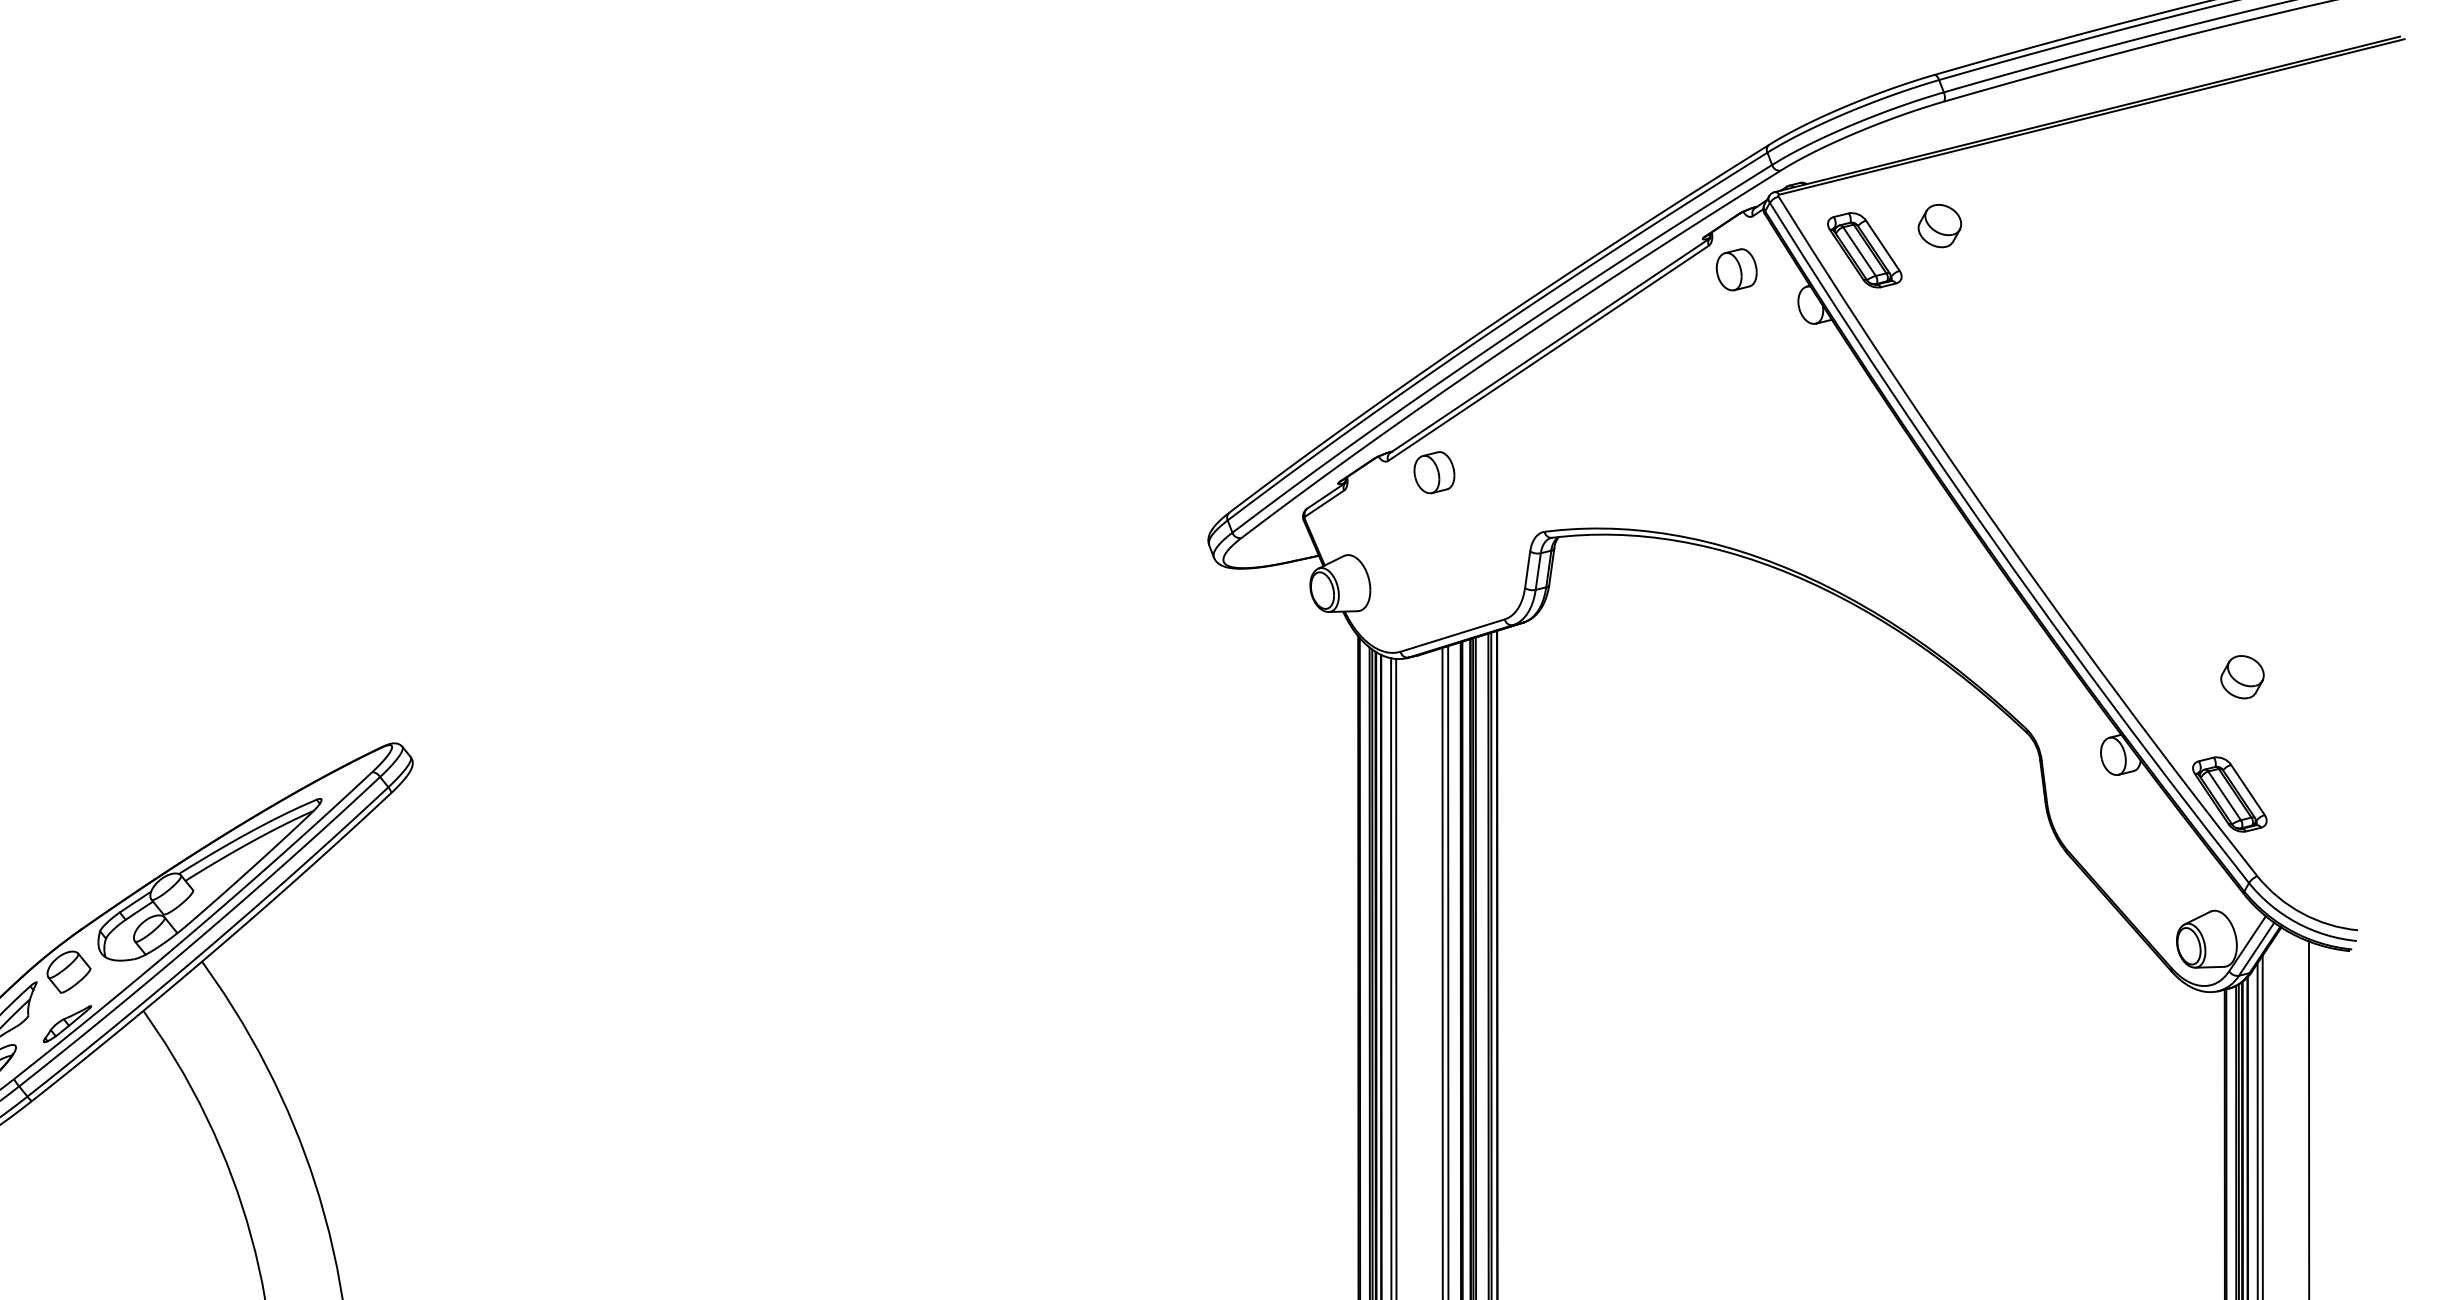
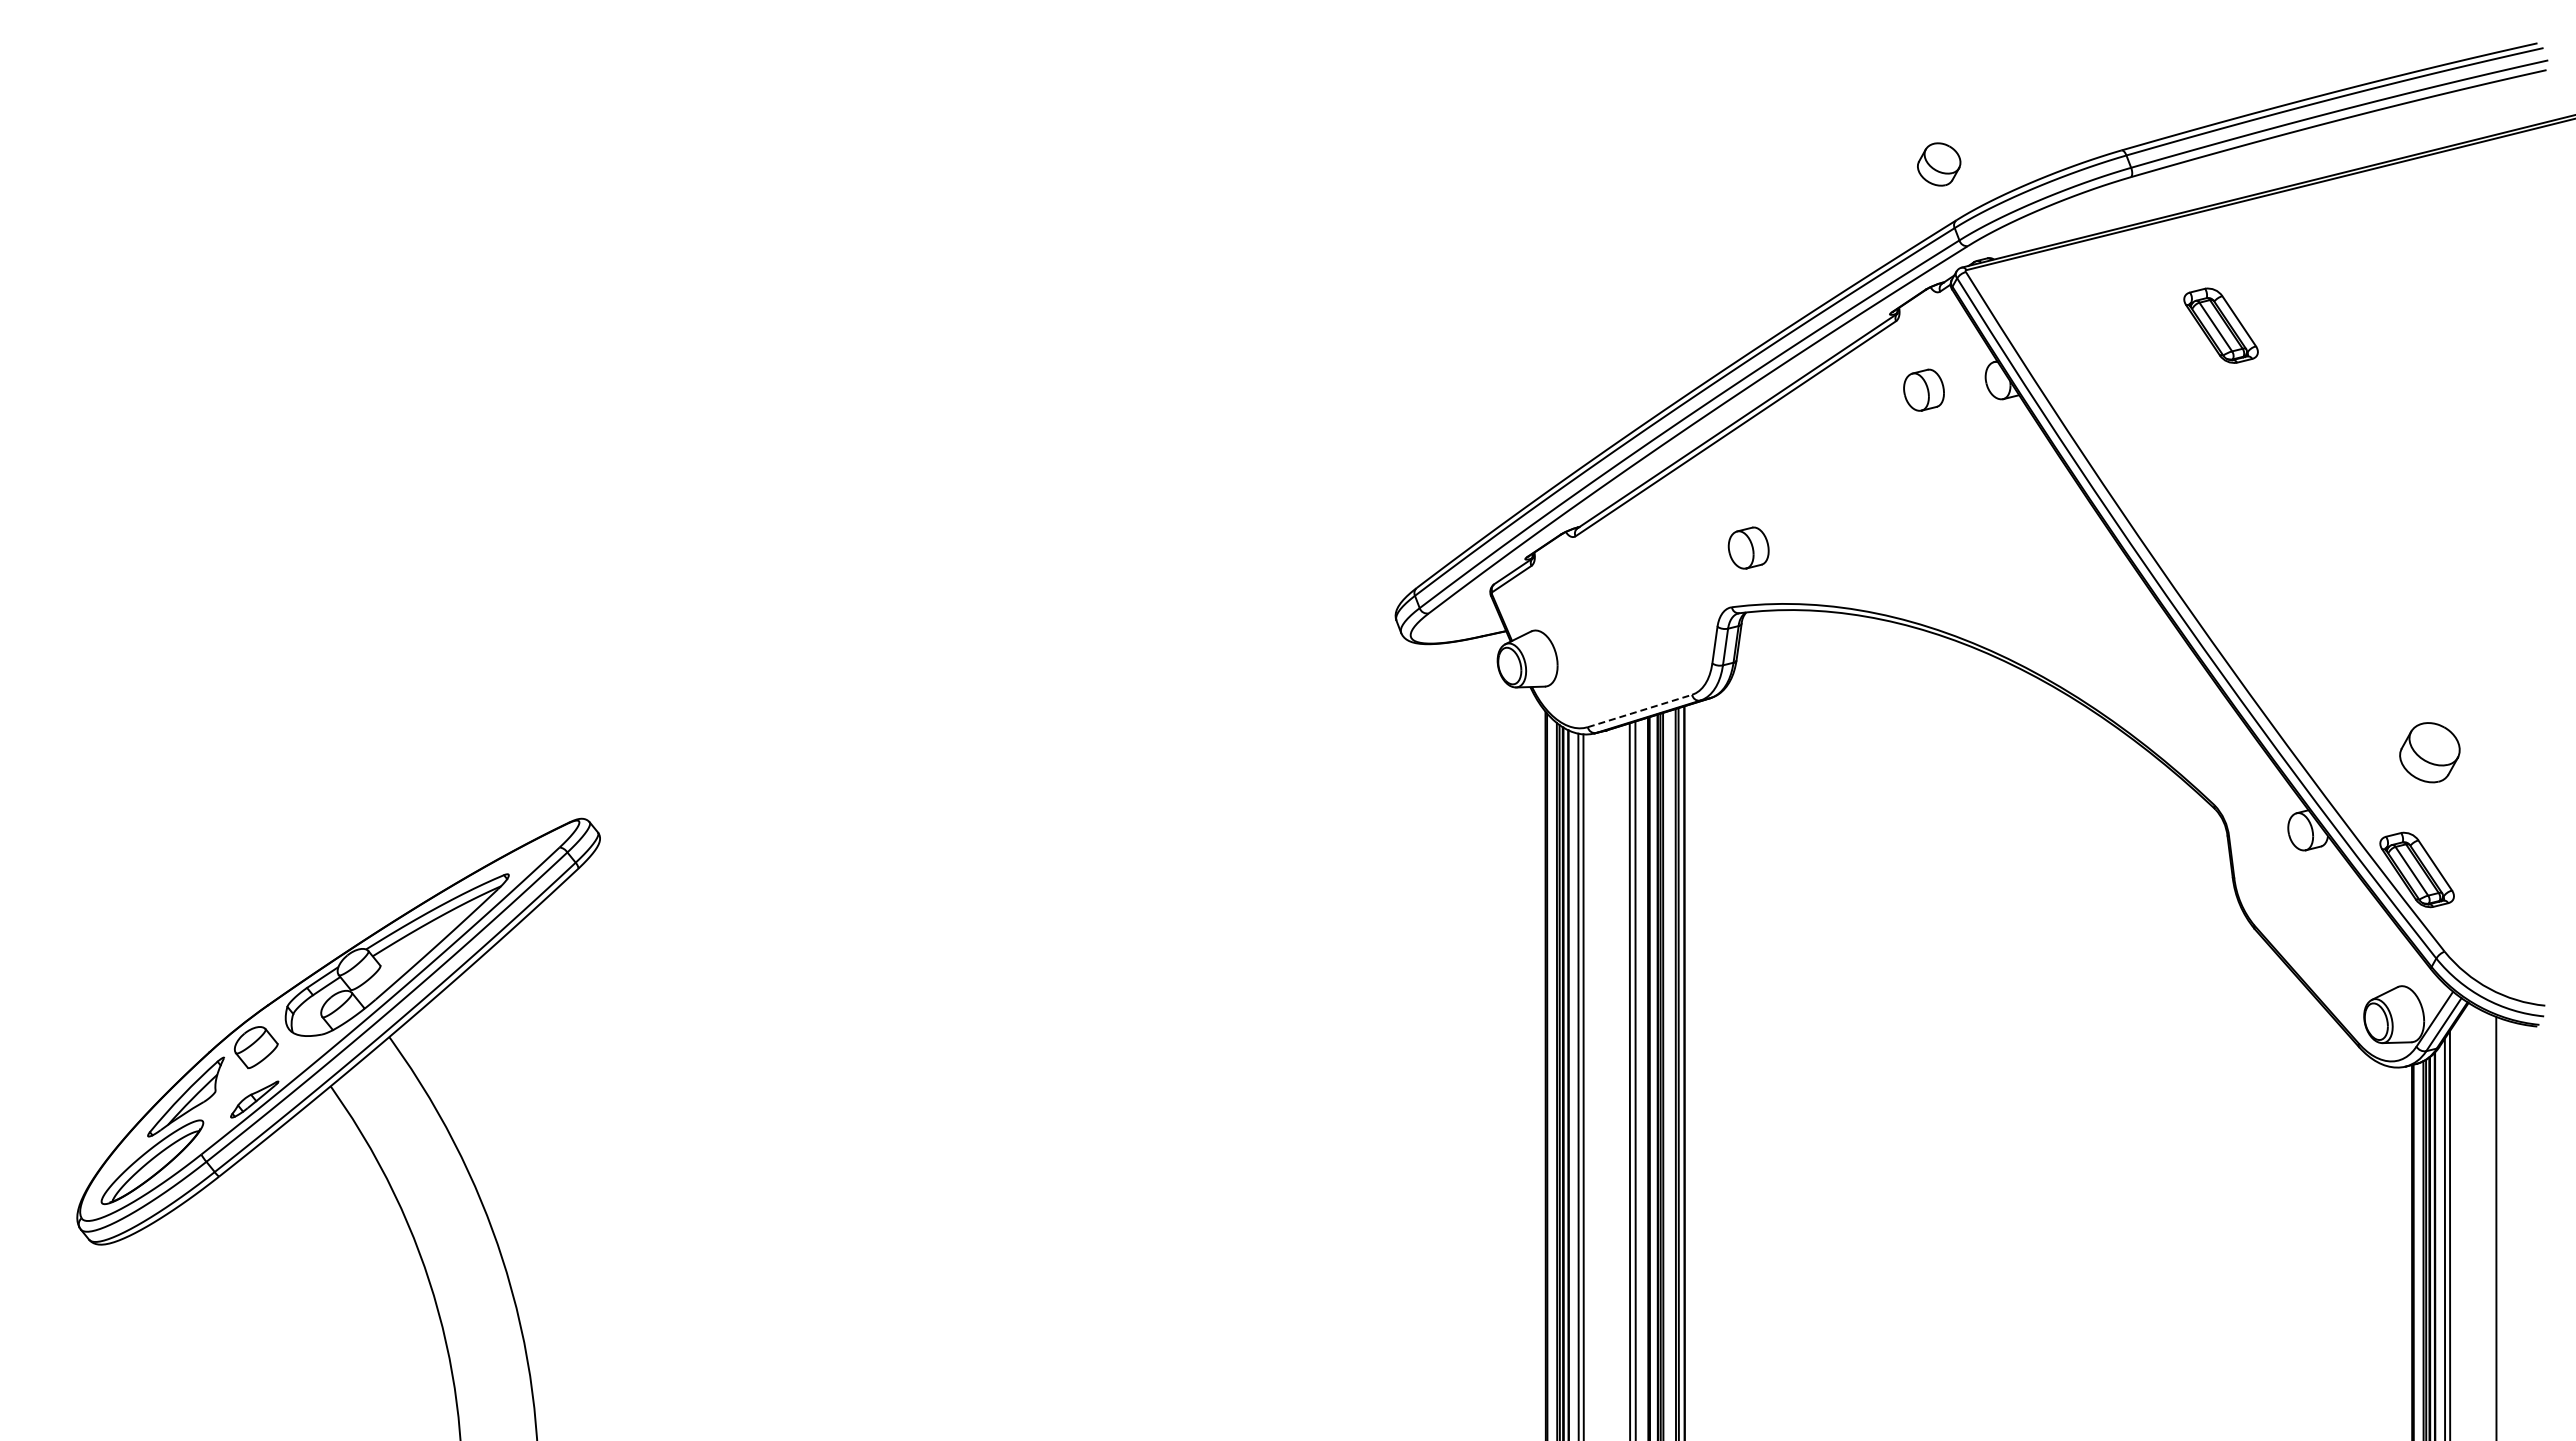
part: (1940, 226) -> (1939, 164), moved
part: (1864, 250) -> (2220, 325), moved
part: (1736, 269) -> (1923, 389), moved
part: (1434, 472) -> (1748, 547), moved
line: (1453, 636) -> (1640, 711), solid -> dashed
part: (2242, 677) -> (2429, 752), size x1.4

